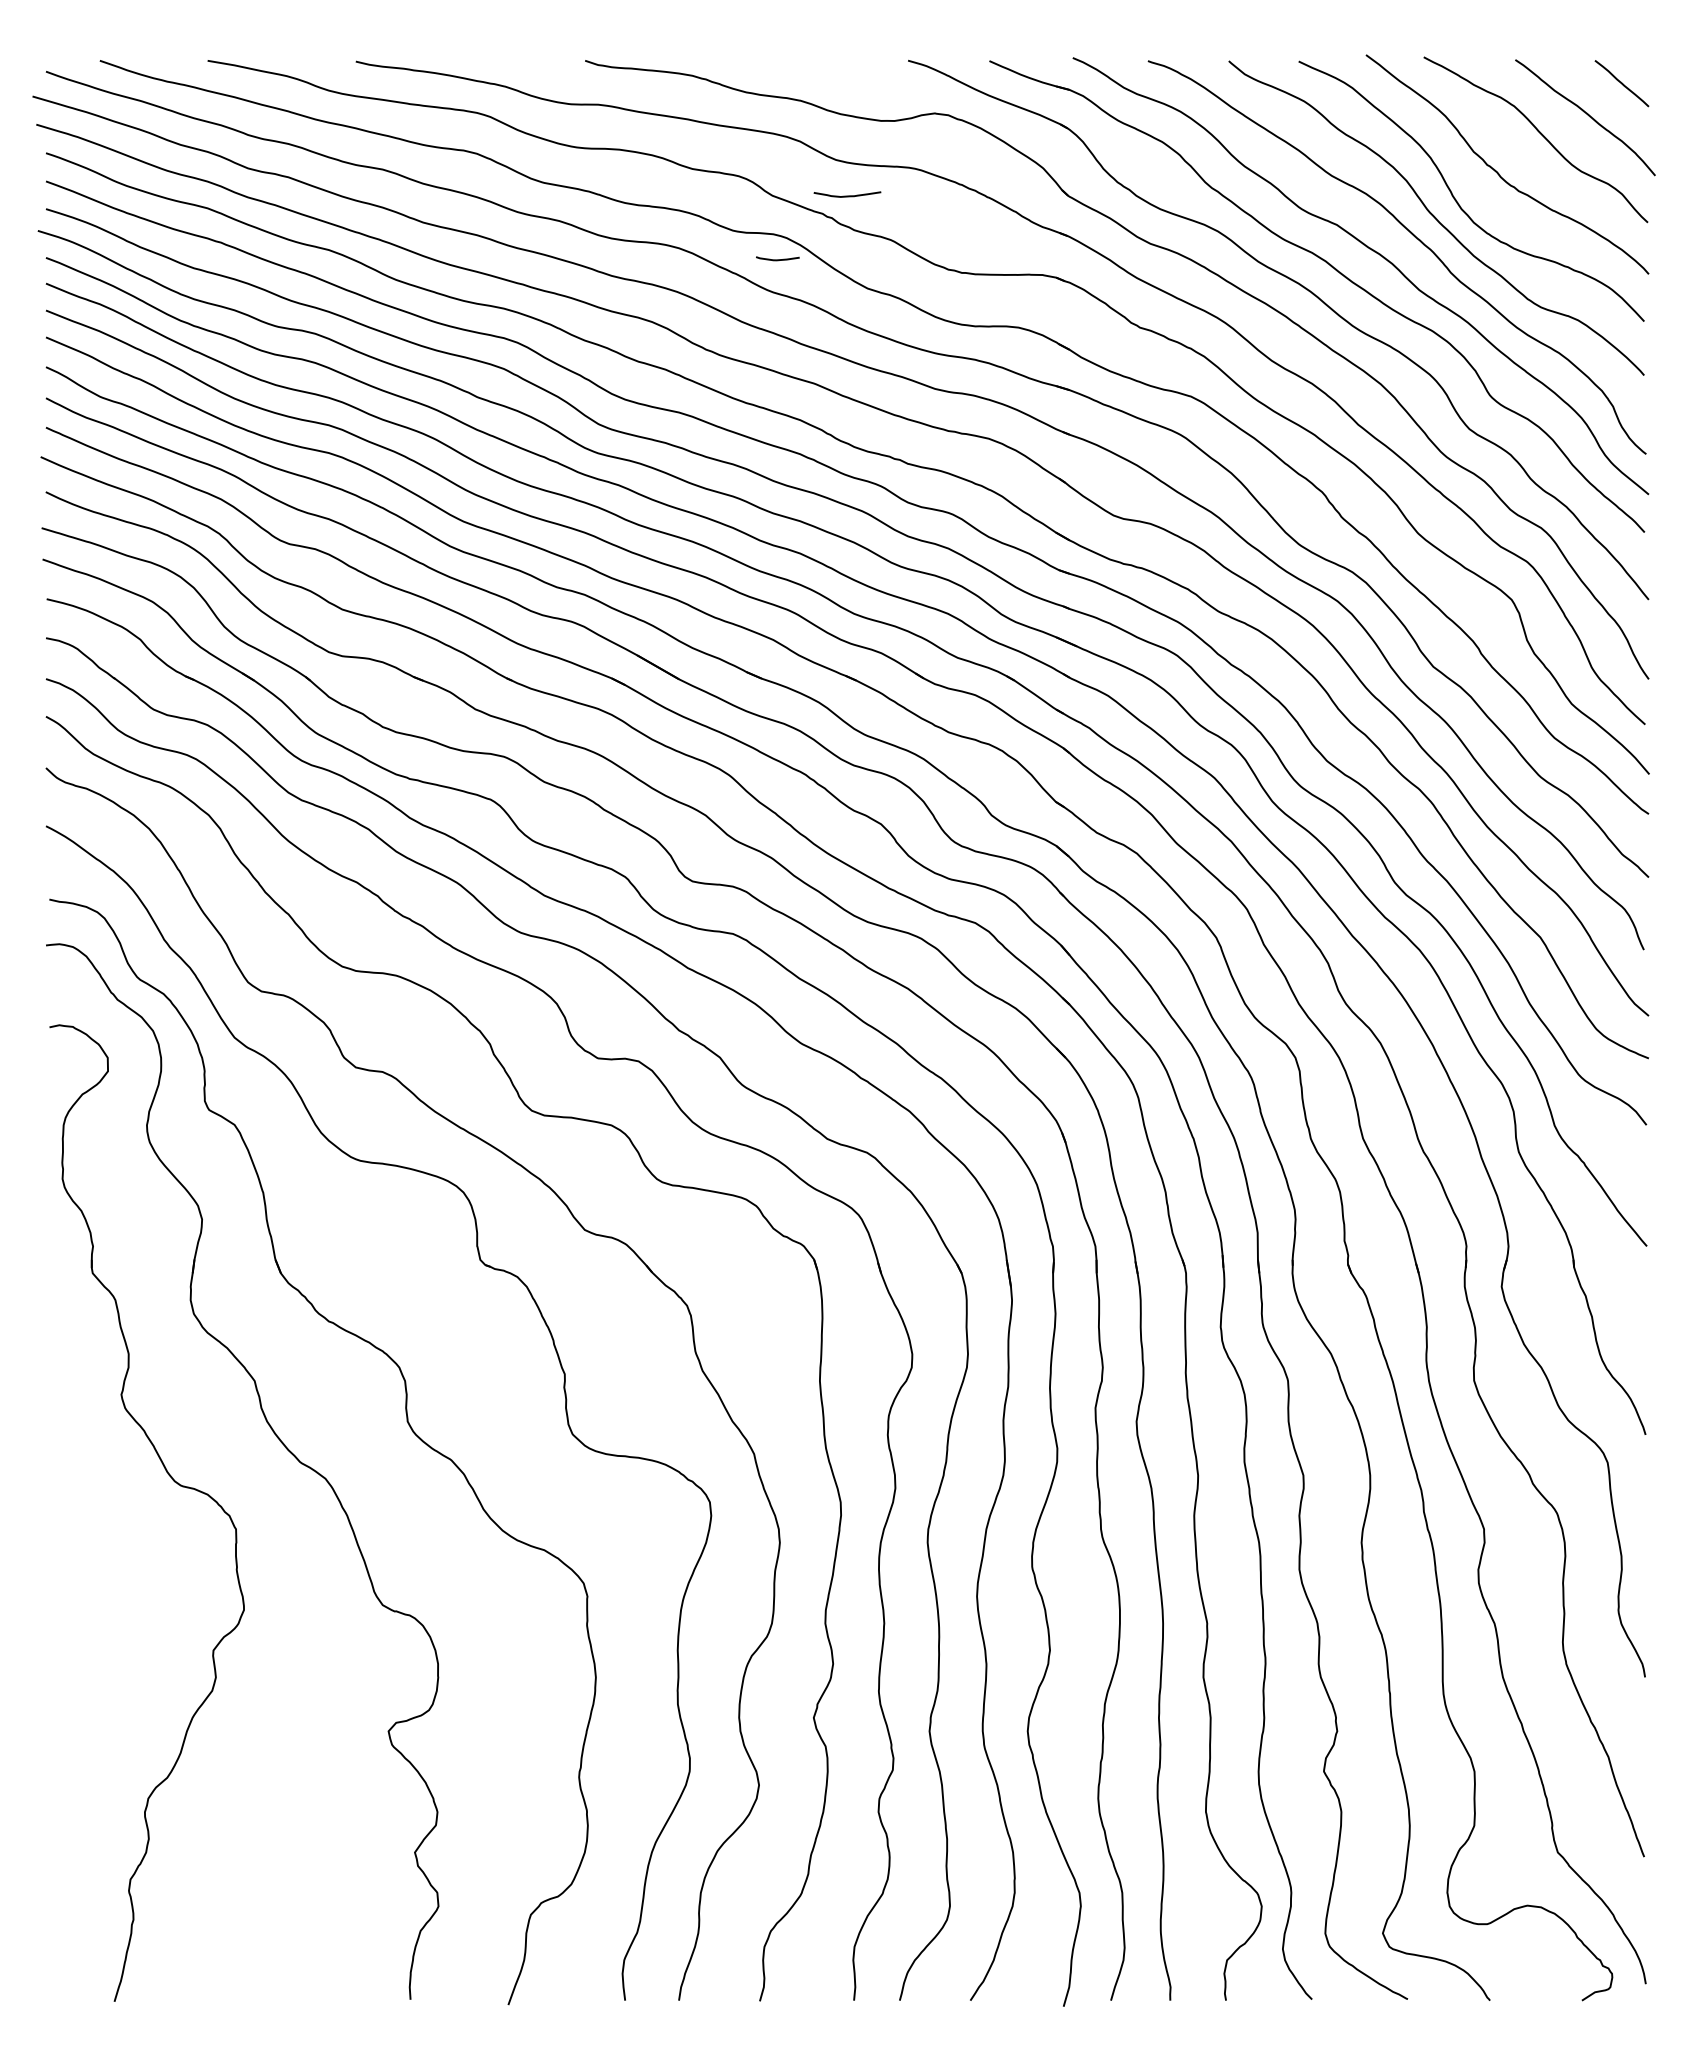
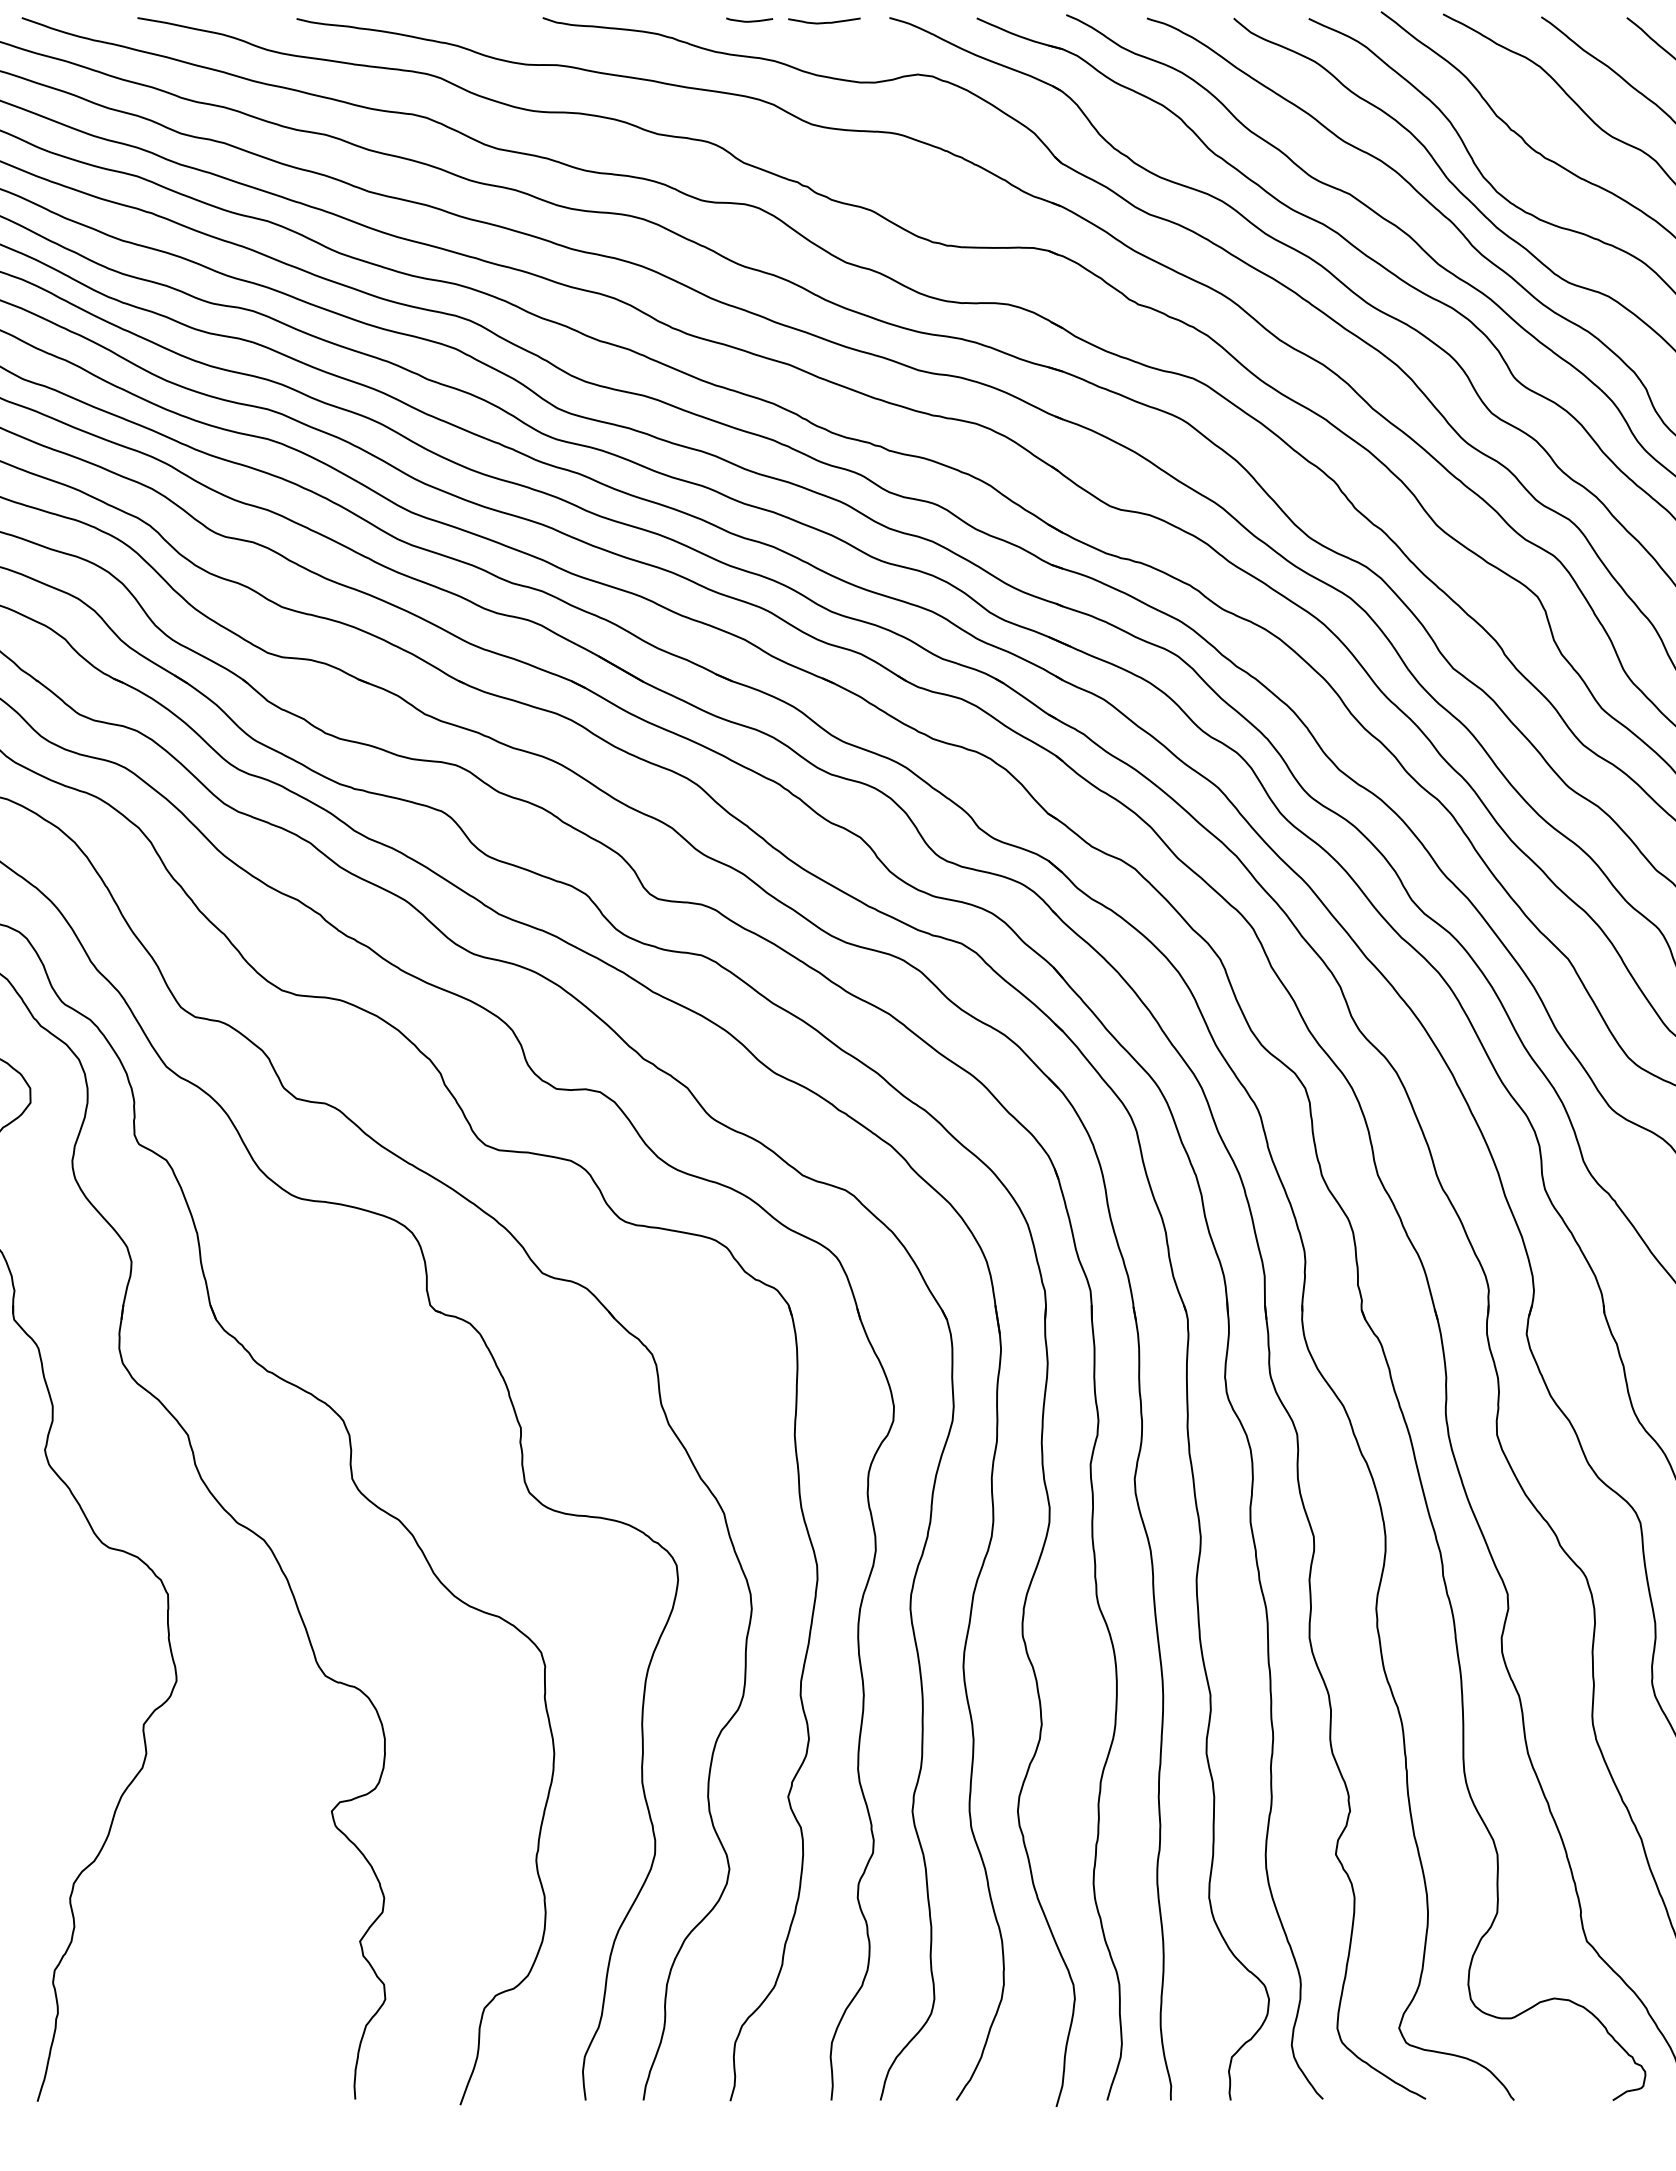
curve: (847, 195) -> (824, 22), moved
curve: (777, 259) -> (749, 20), moved

